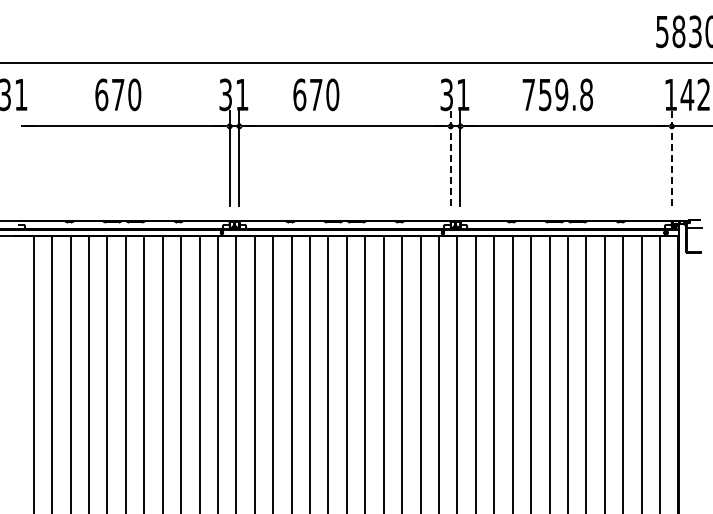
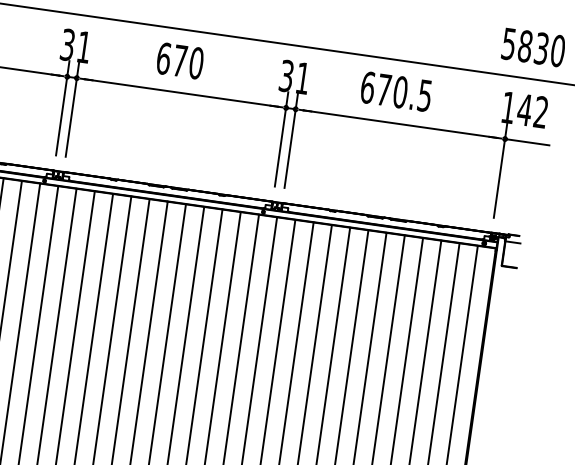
text: (316, 94) -> (180, 60), moved
text: (557, 94) -> (396, 91), 759.8 -> 670.5
line: (450, 158) -> (281, 139), dashed -> solid
line: (671, 158) -> (500, 170), dashed -> solid

